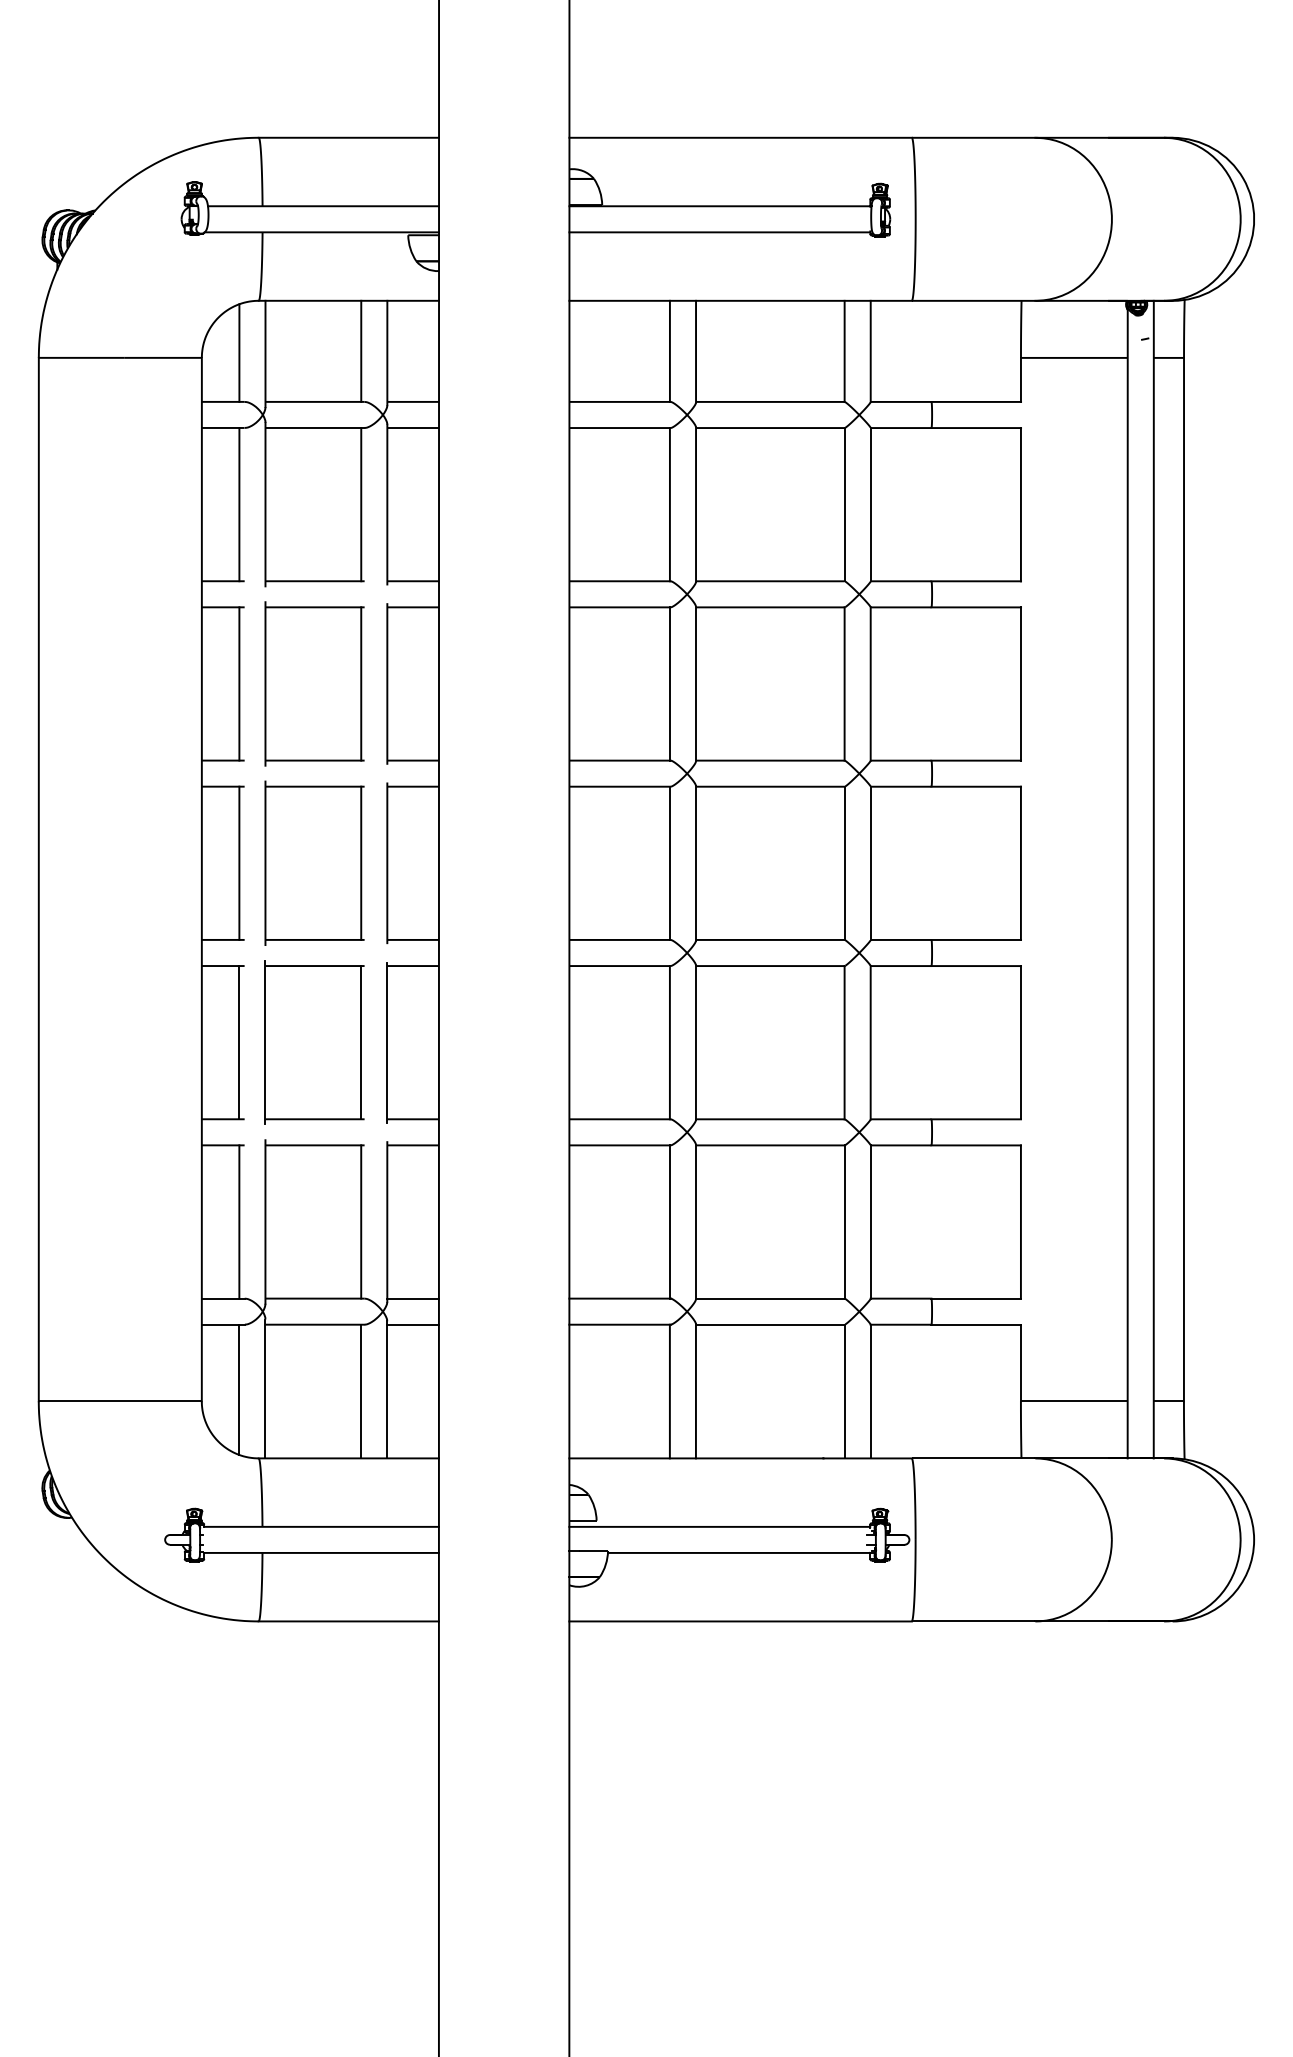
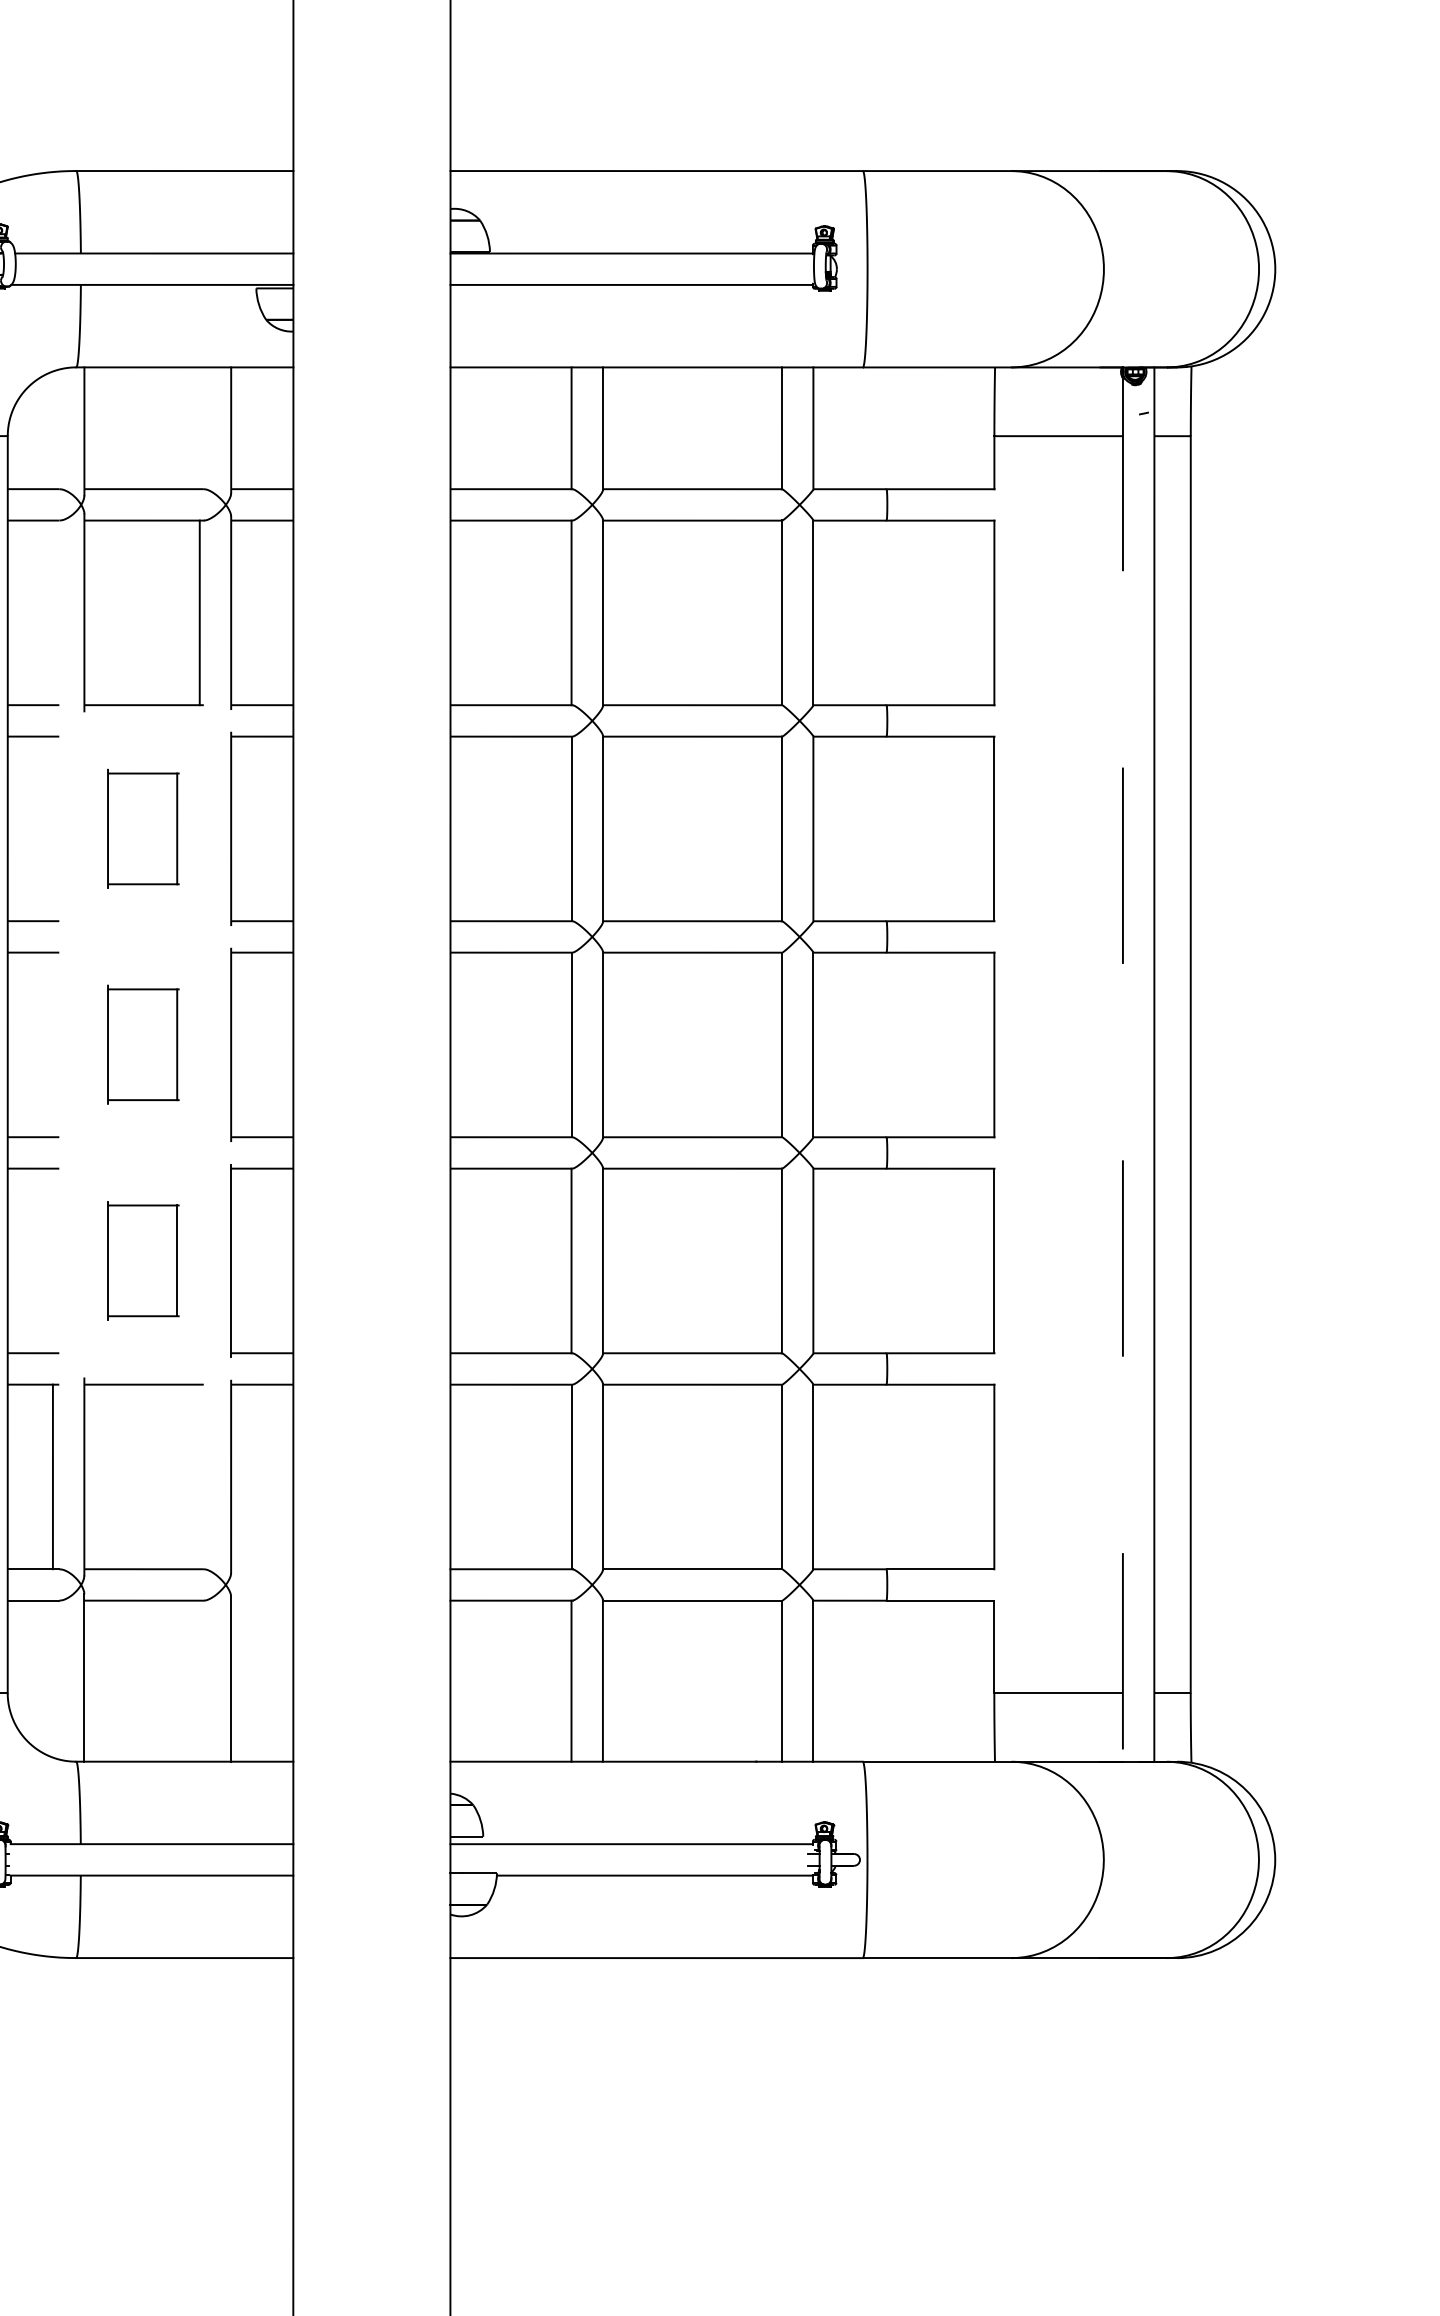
line: (361, 350) -> (200, 427), removed
line: (239, 352) -> (53, 429), removed
line: (239, 504) -> (53, 612), removed
line: (239, 683) -> (53, 828), removed
part: (314, 683) -> (143, 828), size x0.6
line: (239, 862) -> (53, 1043), removed
part: (314, 862) -> (143, 1043), size x0.6
line: (1127, 882) -> (1122, 1068), solid -> dashed
line: (239, 1042) -> (53, 1260), removed
part: (314, 1042) -> (143, 1260), size x0.6
line: (361, 1221) -> (200, 1476), removed
line: (412, 1298) -> (261, 1569), removed
line: (412, 1324) -> (261, 1600), removed
line: (239, 1389) -> (53, 1678), removed
line: (361, 1391) -> (200, 1681), removed

